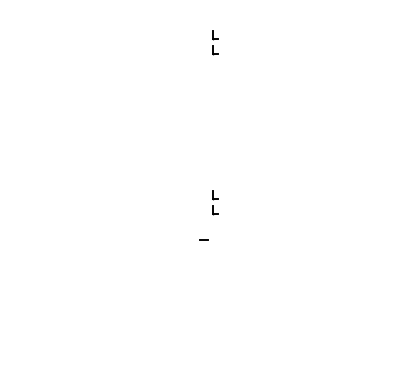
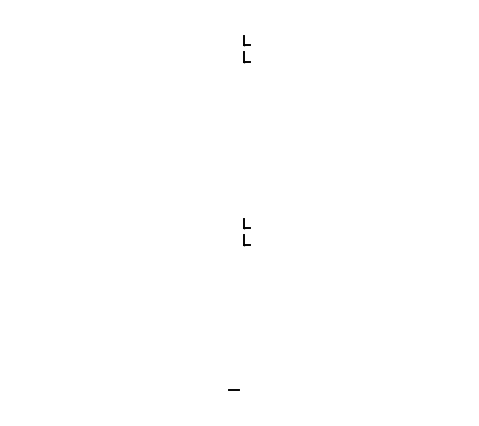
line: (203, 239) -> (233, 390), moved

